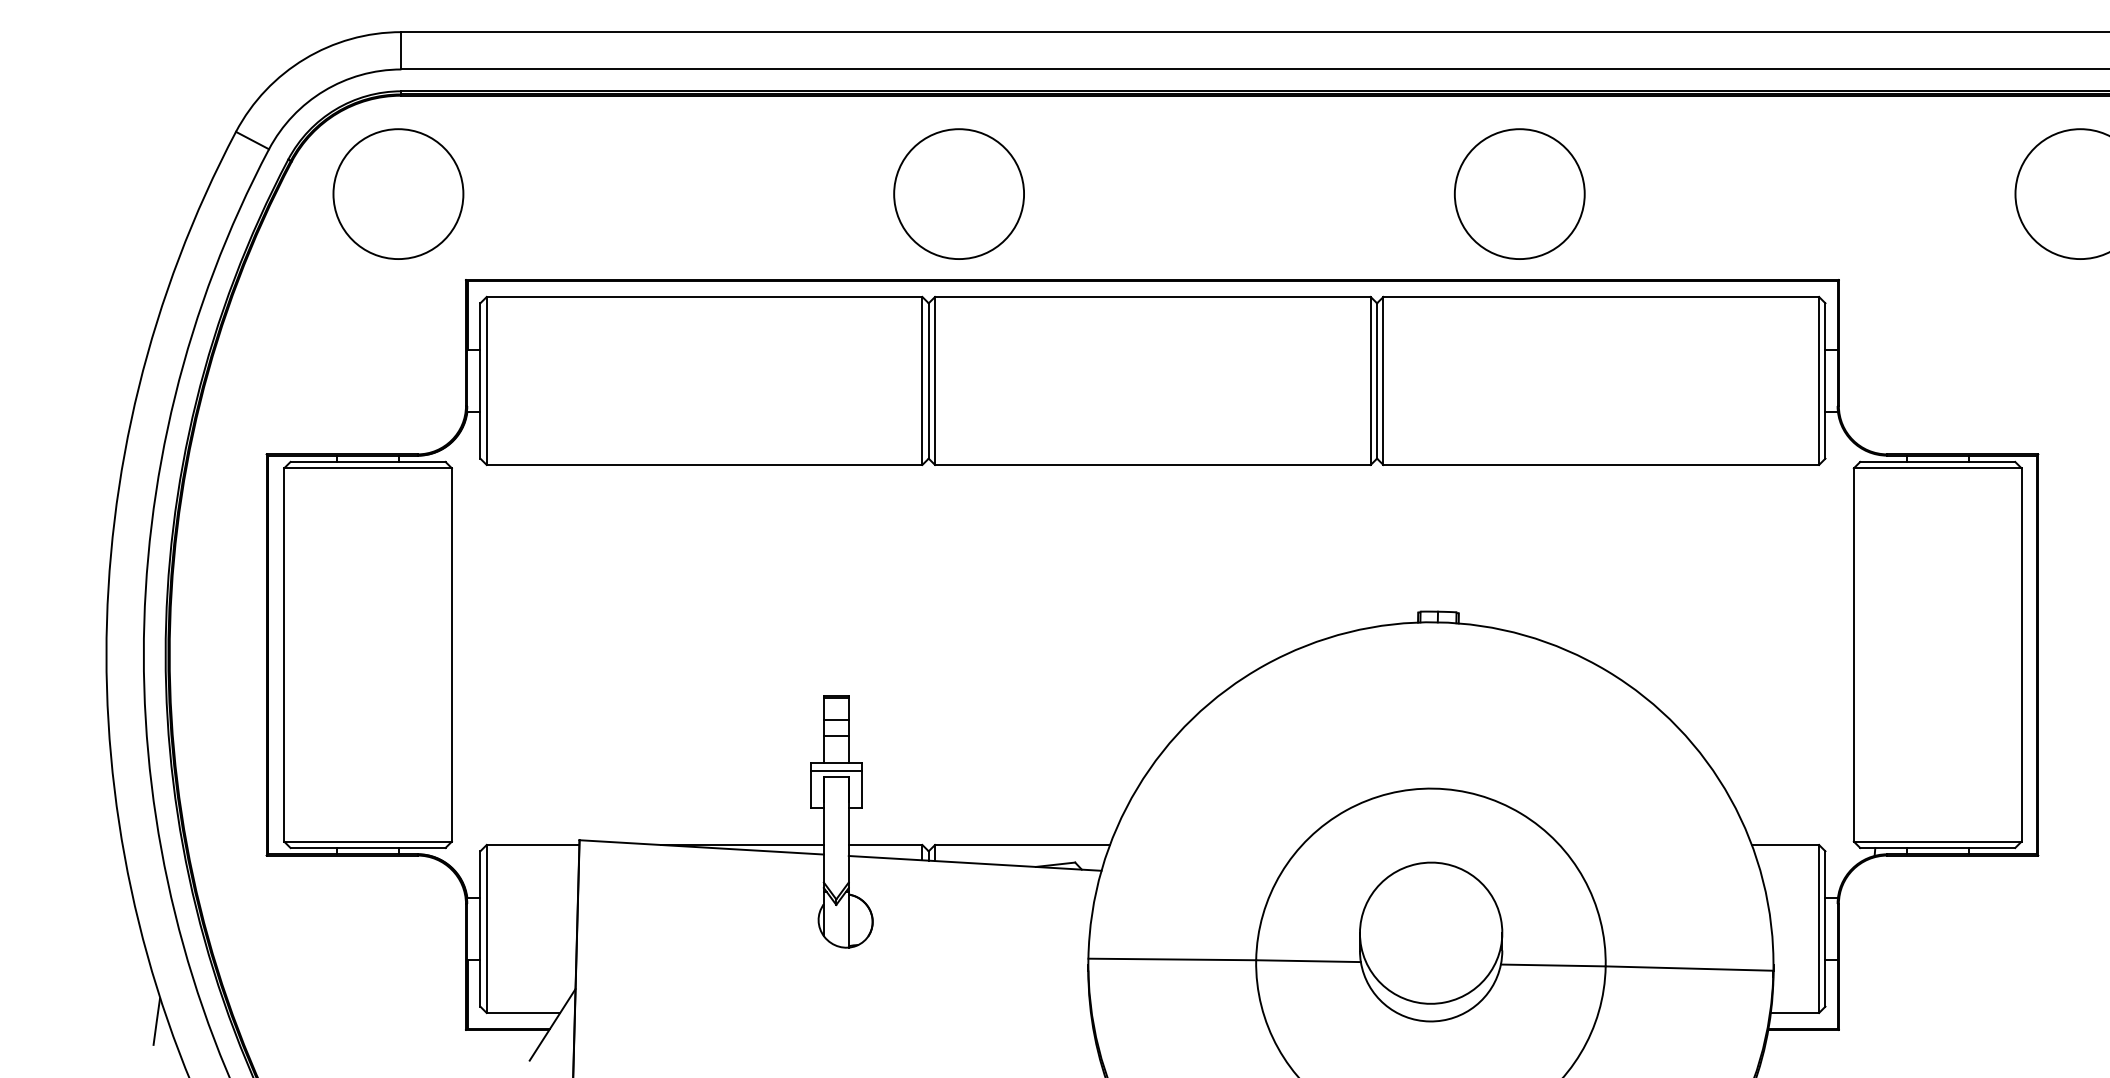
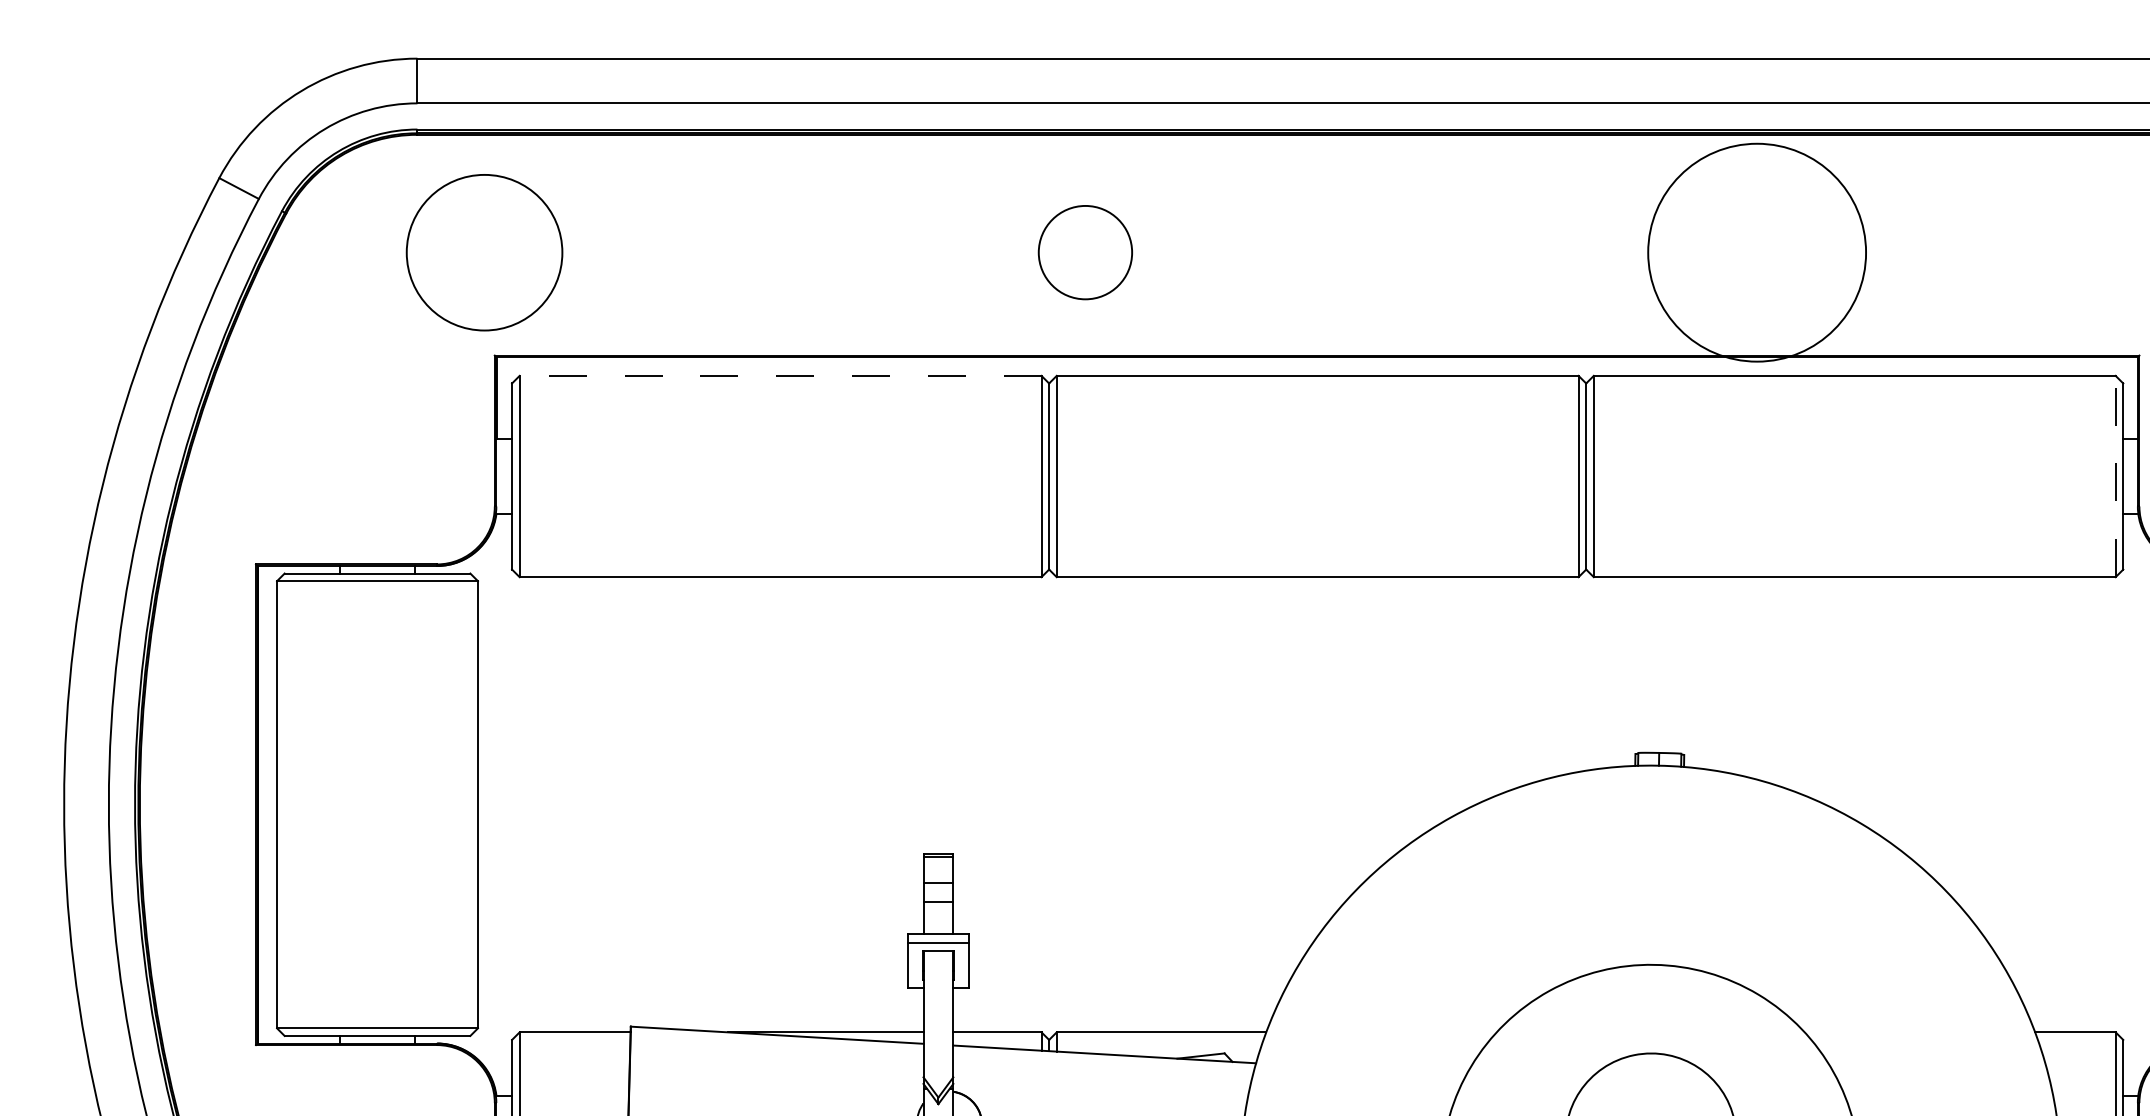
circle: (398, 193) -> (484, 251), moved
circle: (958, 193) -> (1084, 251), size x0.6
circle: (1519, 194) -> (1756, 253), size x1.4
line: (704, 296) -> (780, 375), solid -> dashed
line: (1819, 380) -> (2116, 475), solid -> dashed

